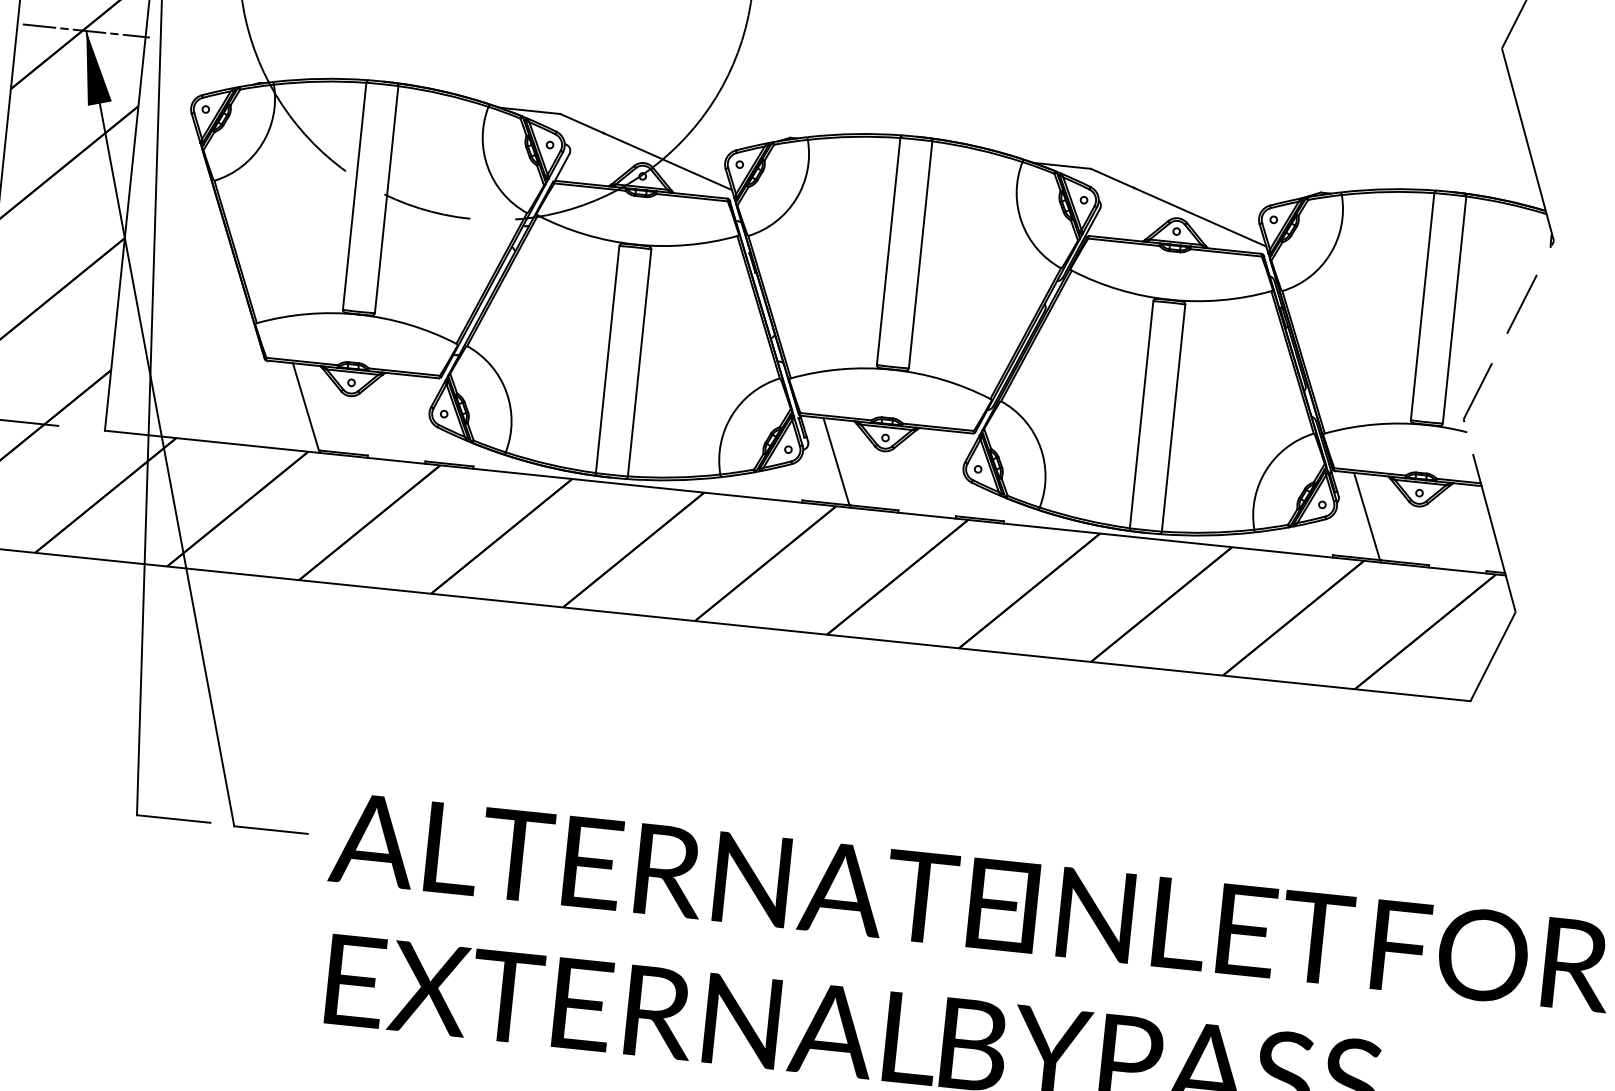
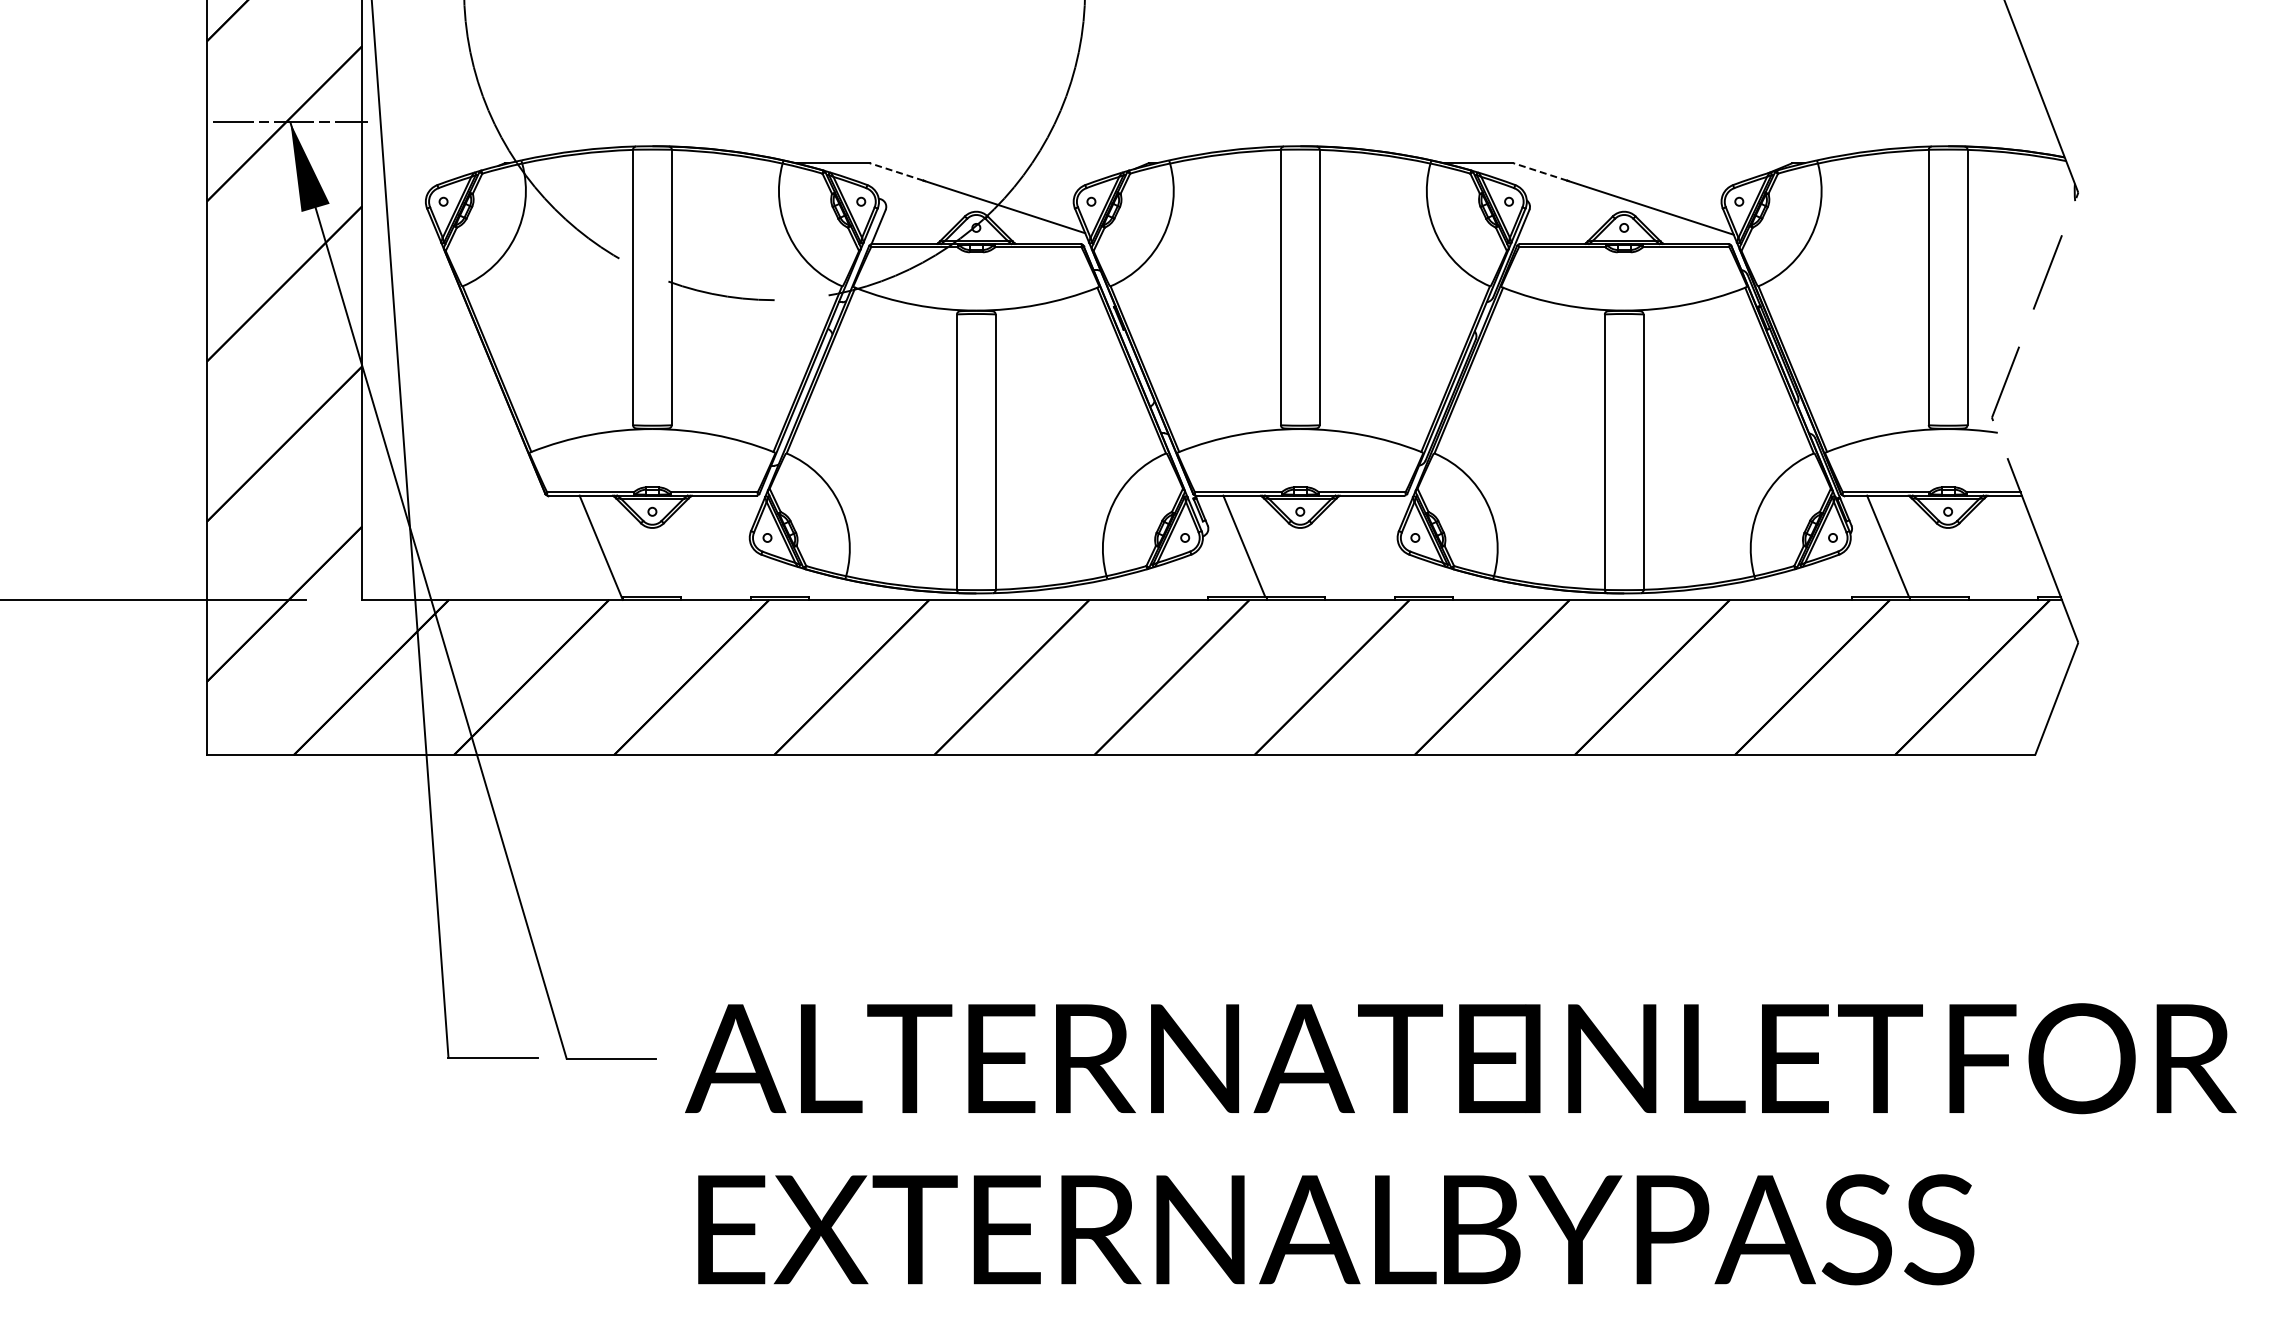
line: (581, 123) -> (896, 171), solid -> dashed
line: (1111, 177) -> (1539, 171), solid -> dashed

